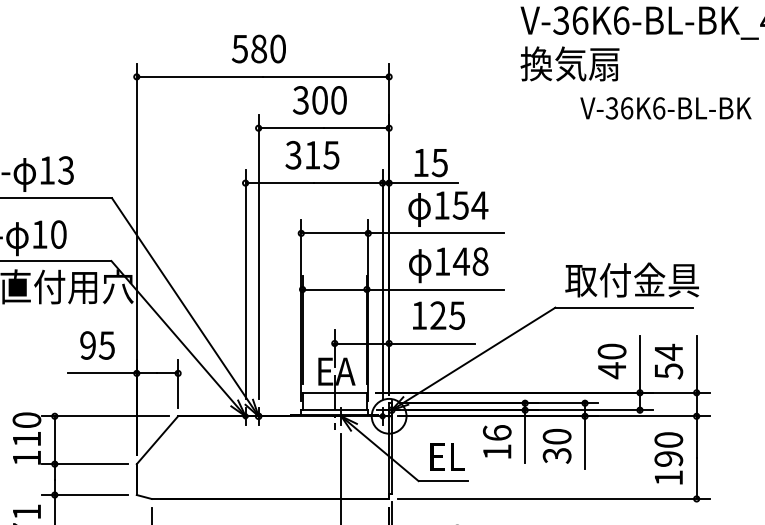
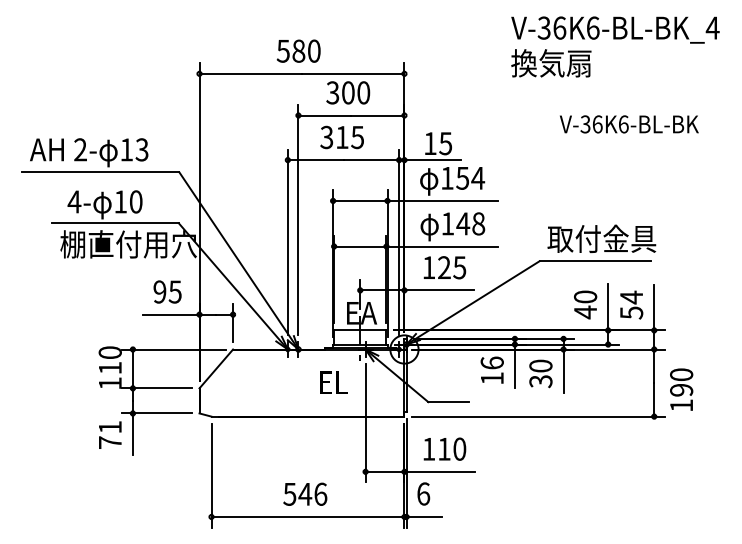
text: (666, 108) -> (629, 124), moved
text: (447, 456) -> (333, 382), moved
text: (668, 458) -> (681, 389), moved

